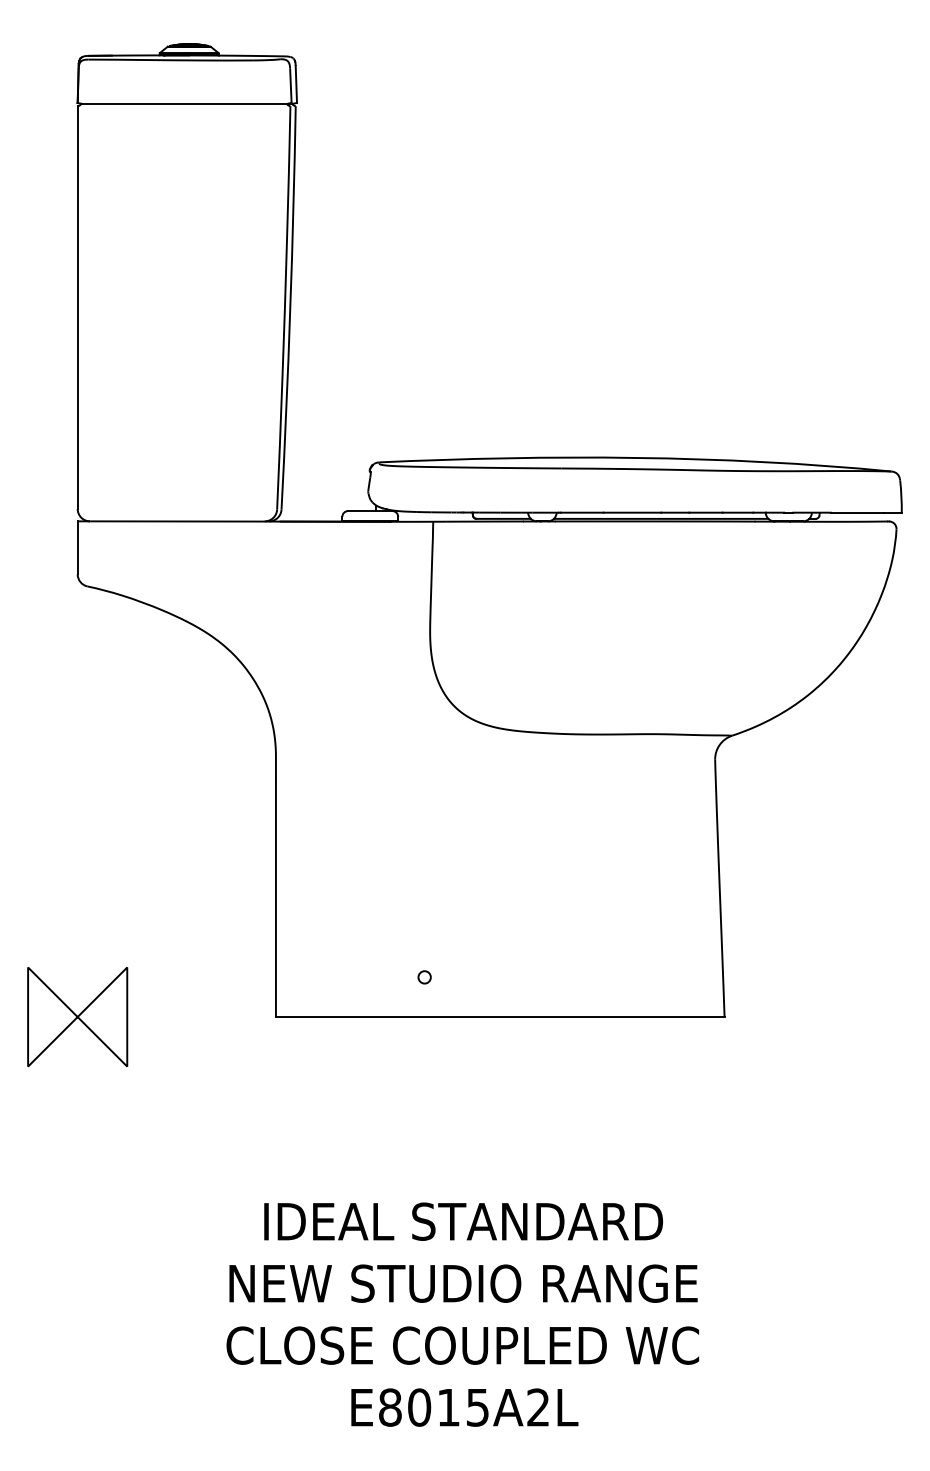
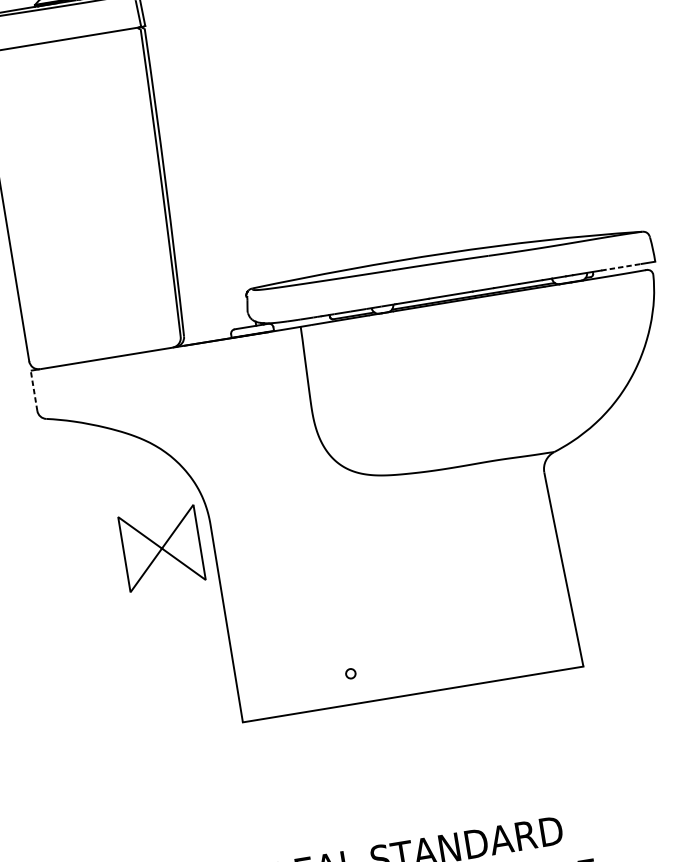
line: (857, 512) -> (621, 267), solid -> dashed
line: (77, 547) -> (33, 390), solid -> dashed
part: (77, 1017) -> (161, 548), moved

